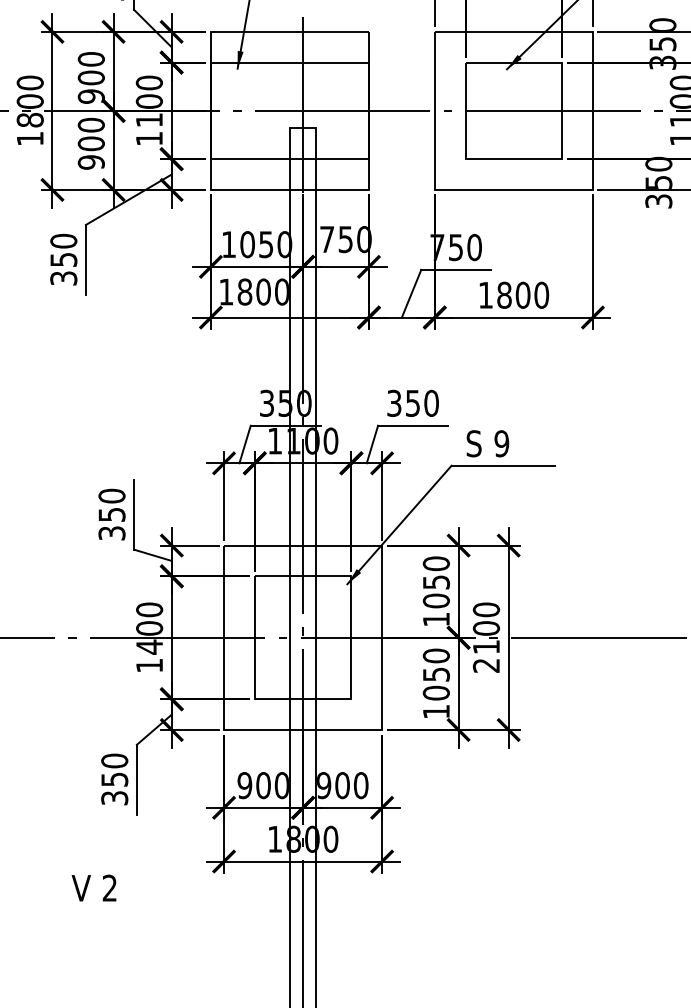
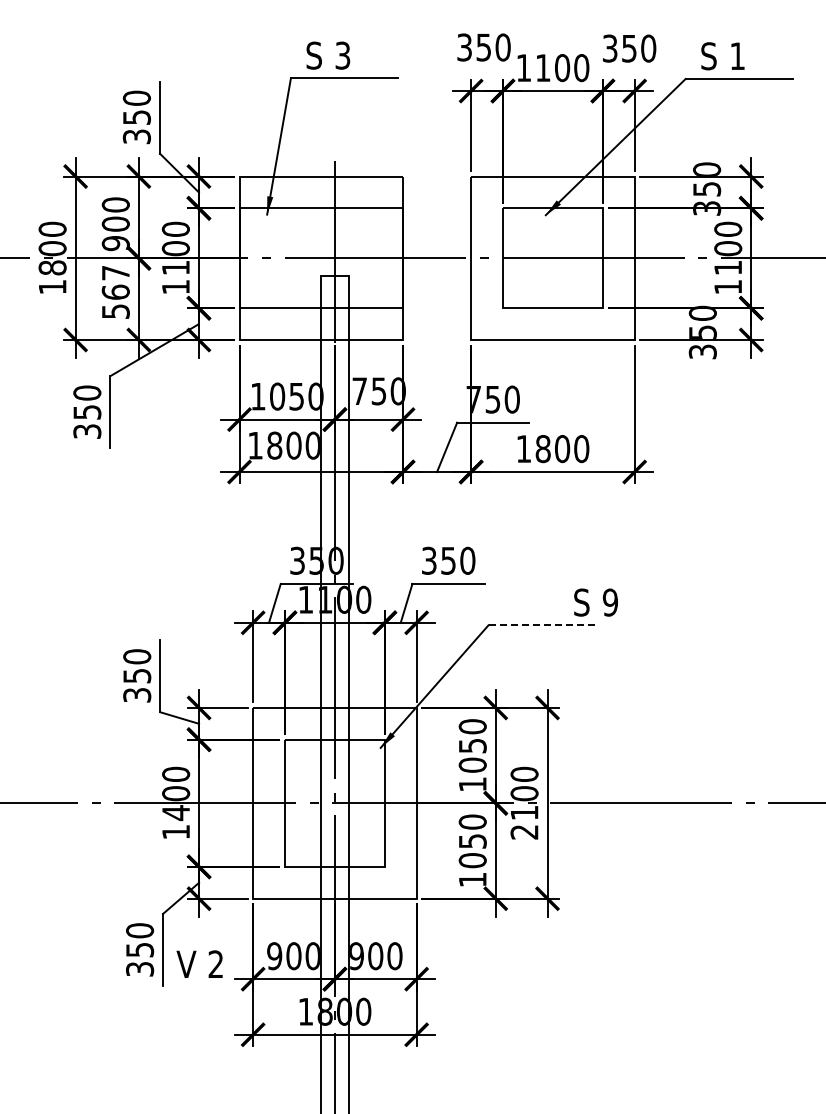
text: (91, 143) -> (115, 292), 900 -> 567
text: (487, 443) -> (595, 602), moved
line: (503, 465) -> (542, 625), solid -> dashed
text: (93, 887) -> (199, 963), moved

